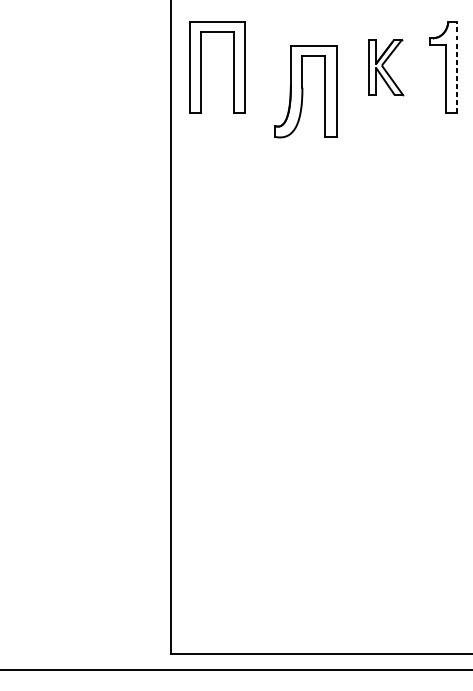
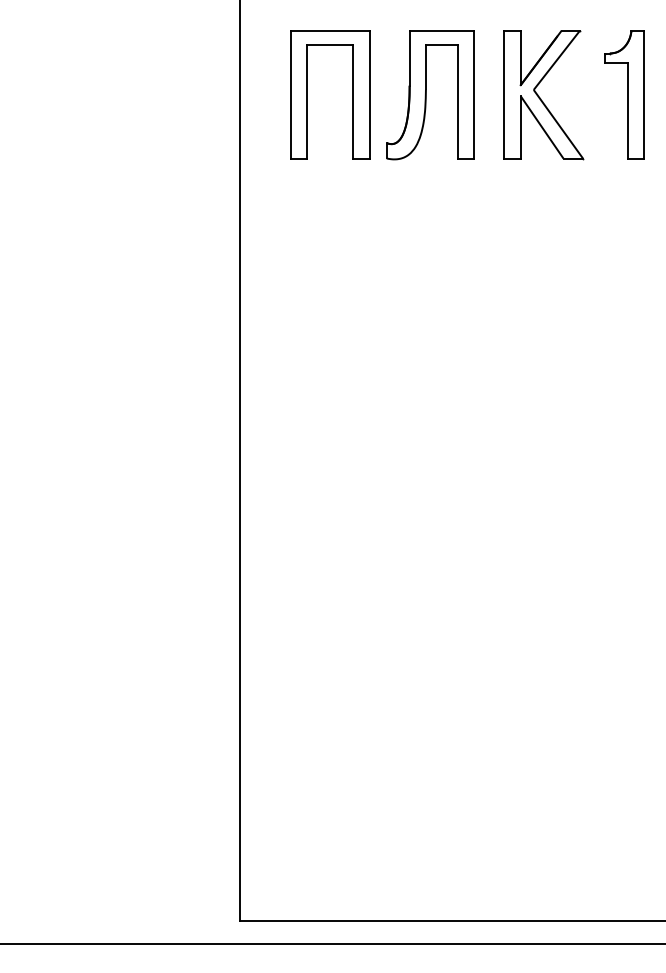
part: (233, 67) -> (352, 94), moved
part: (385, 67) -> (543, 95), size x1.67
line: (456, 67) -> (643, 94), dashed -> solid
part: (305, 92) -> (430, 95), moved

